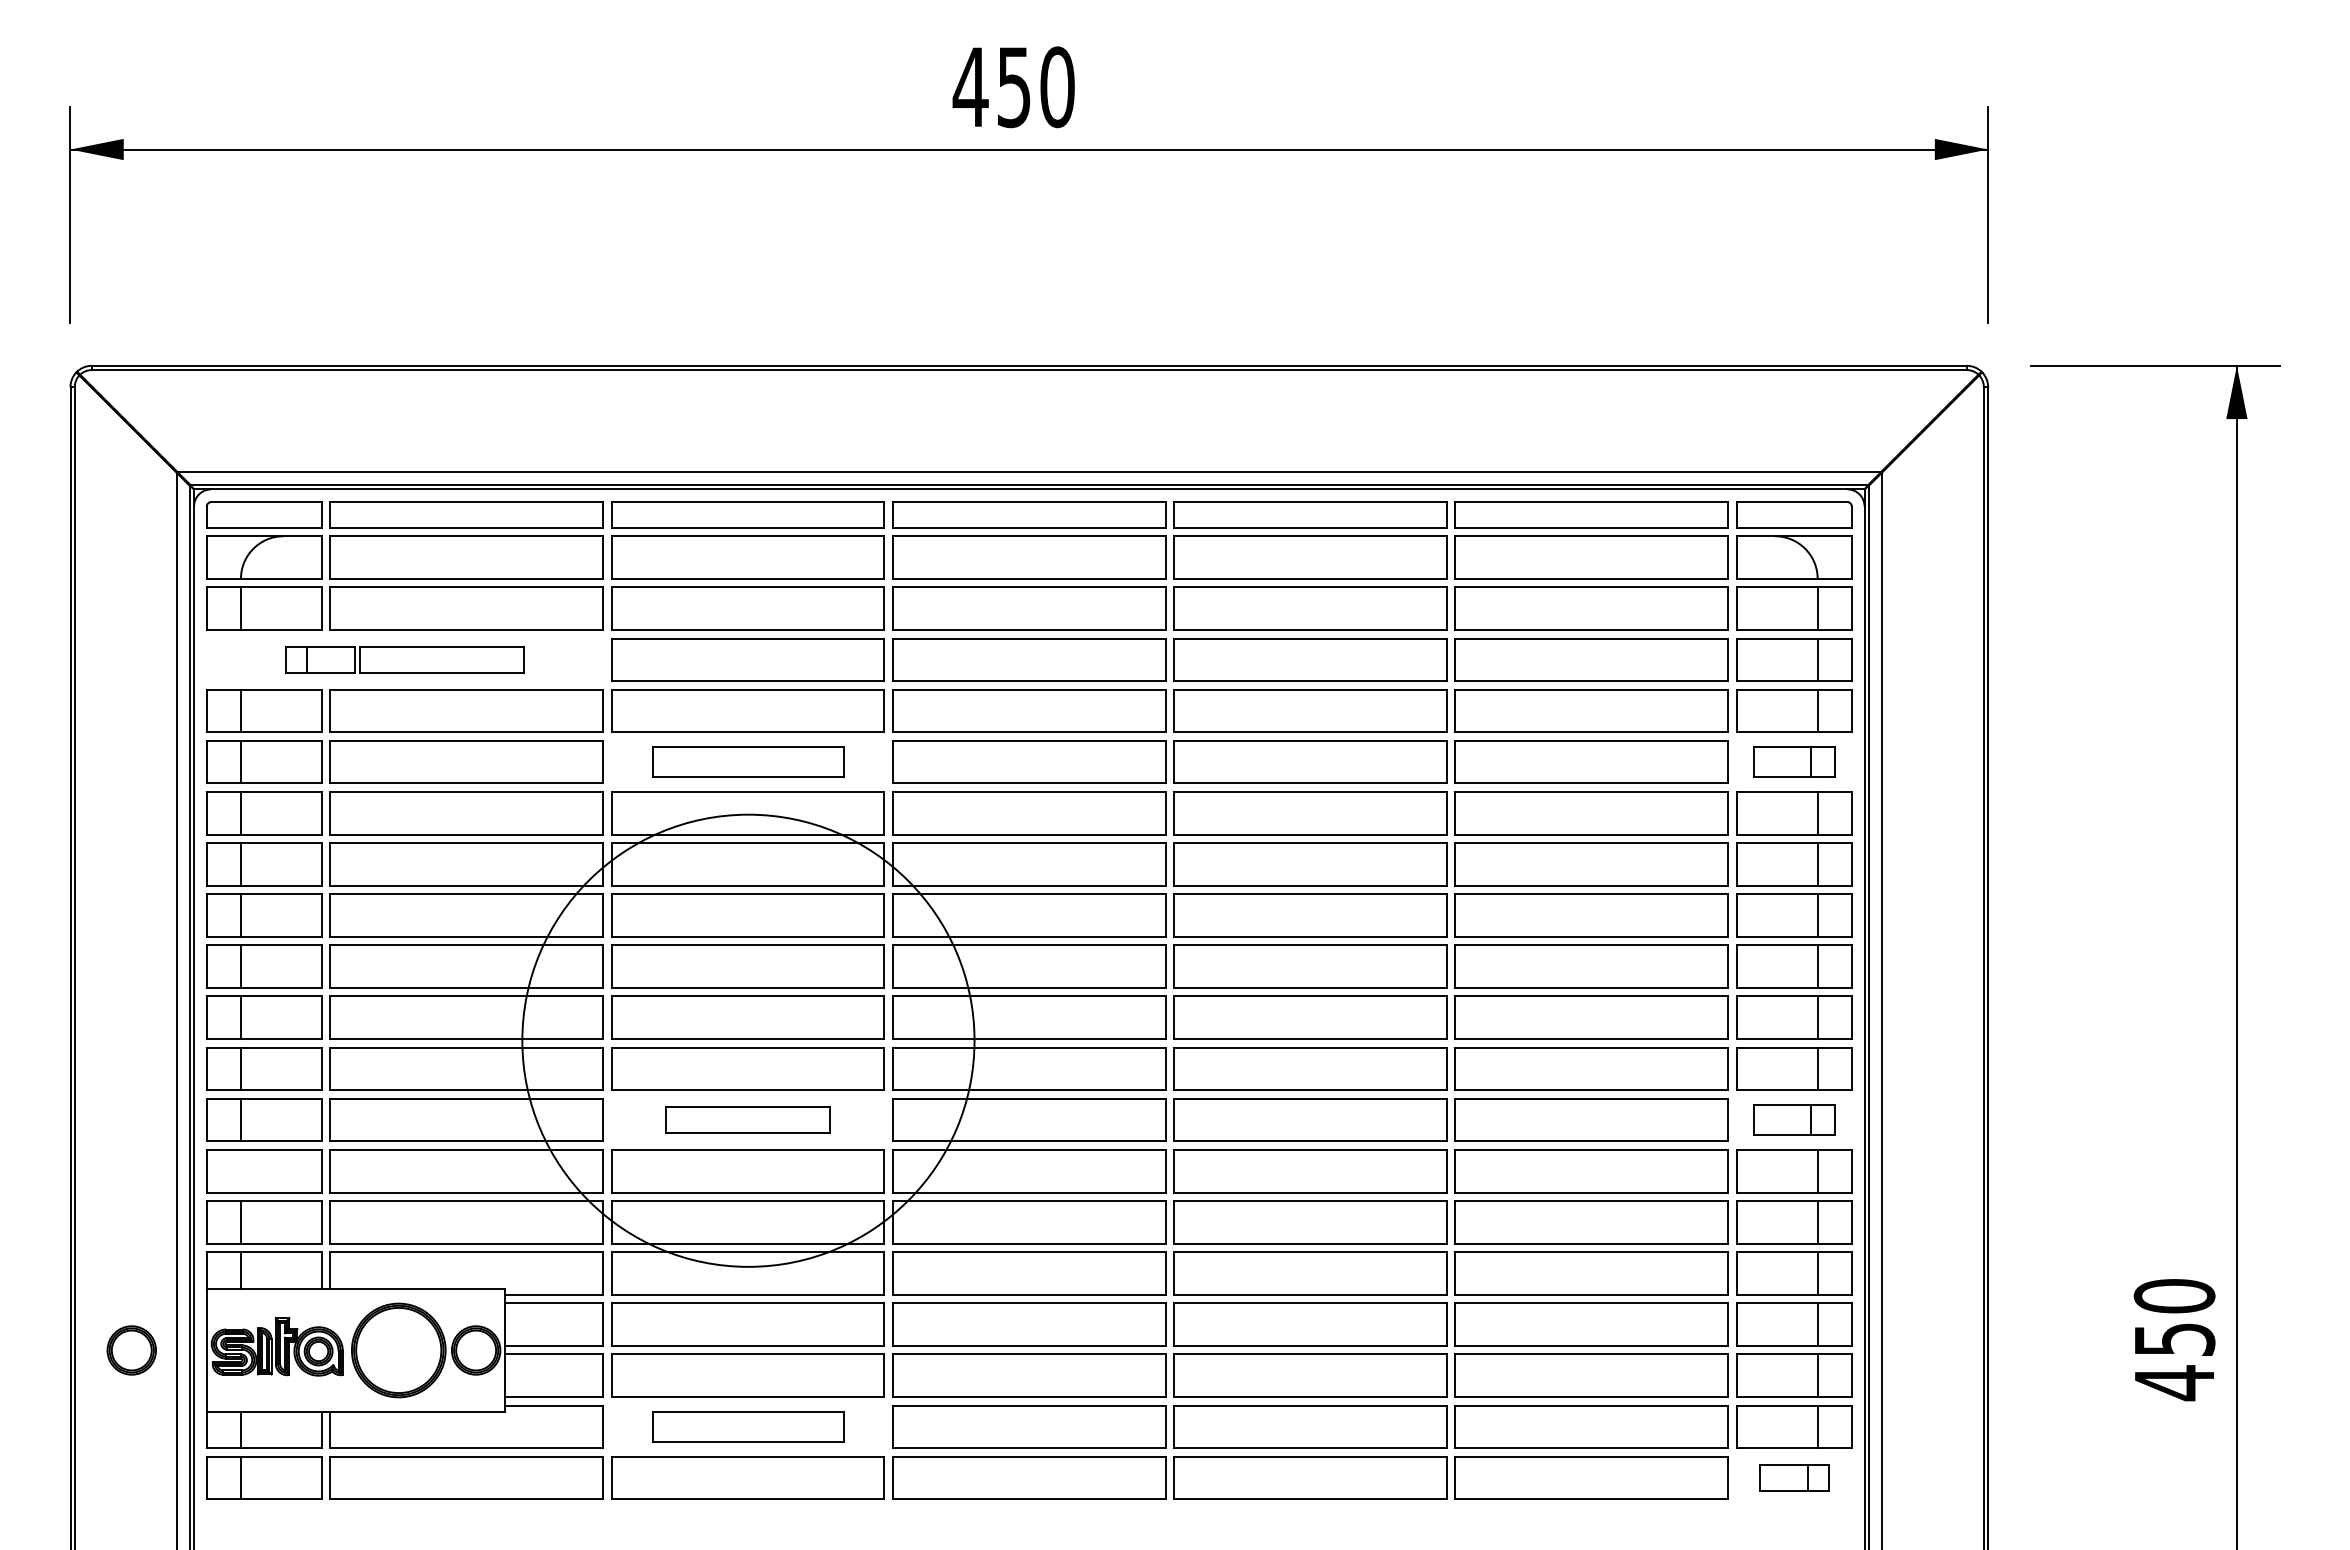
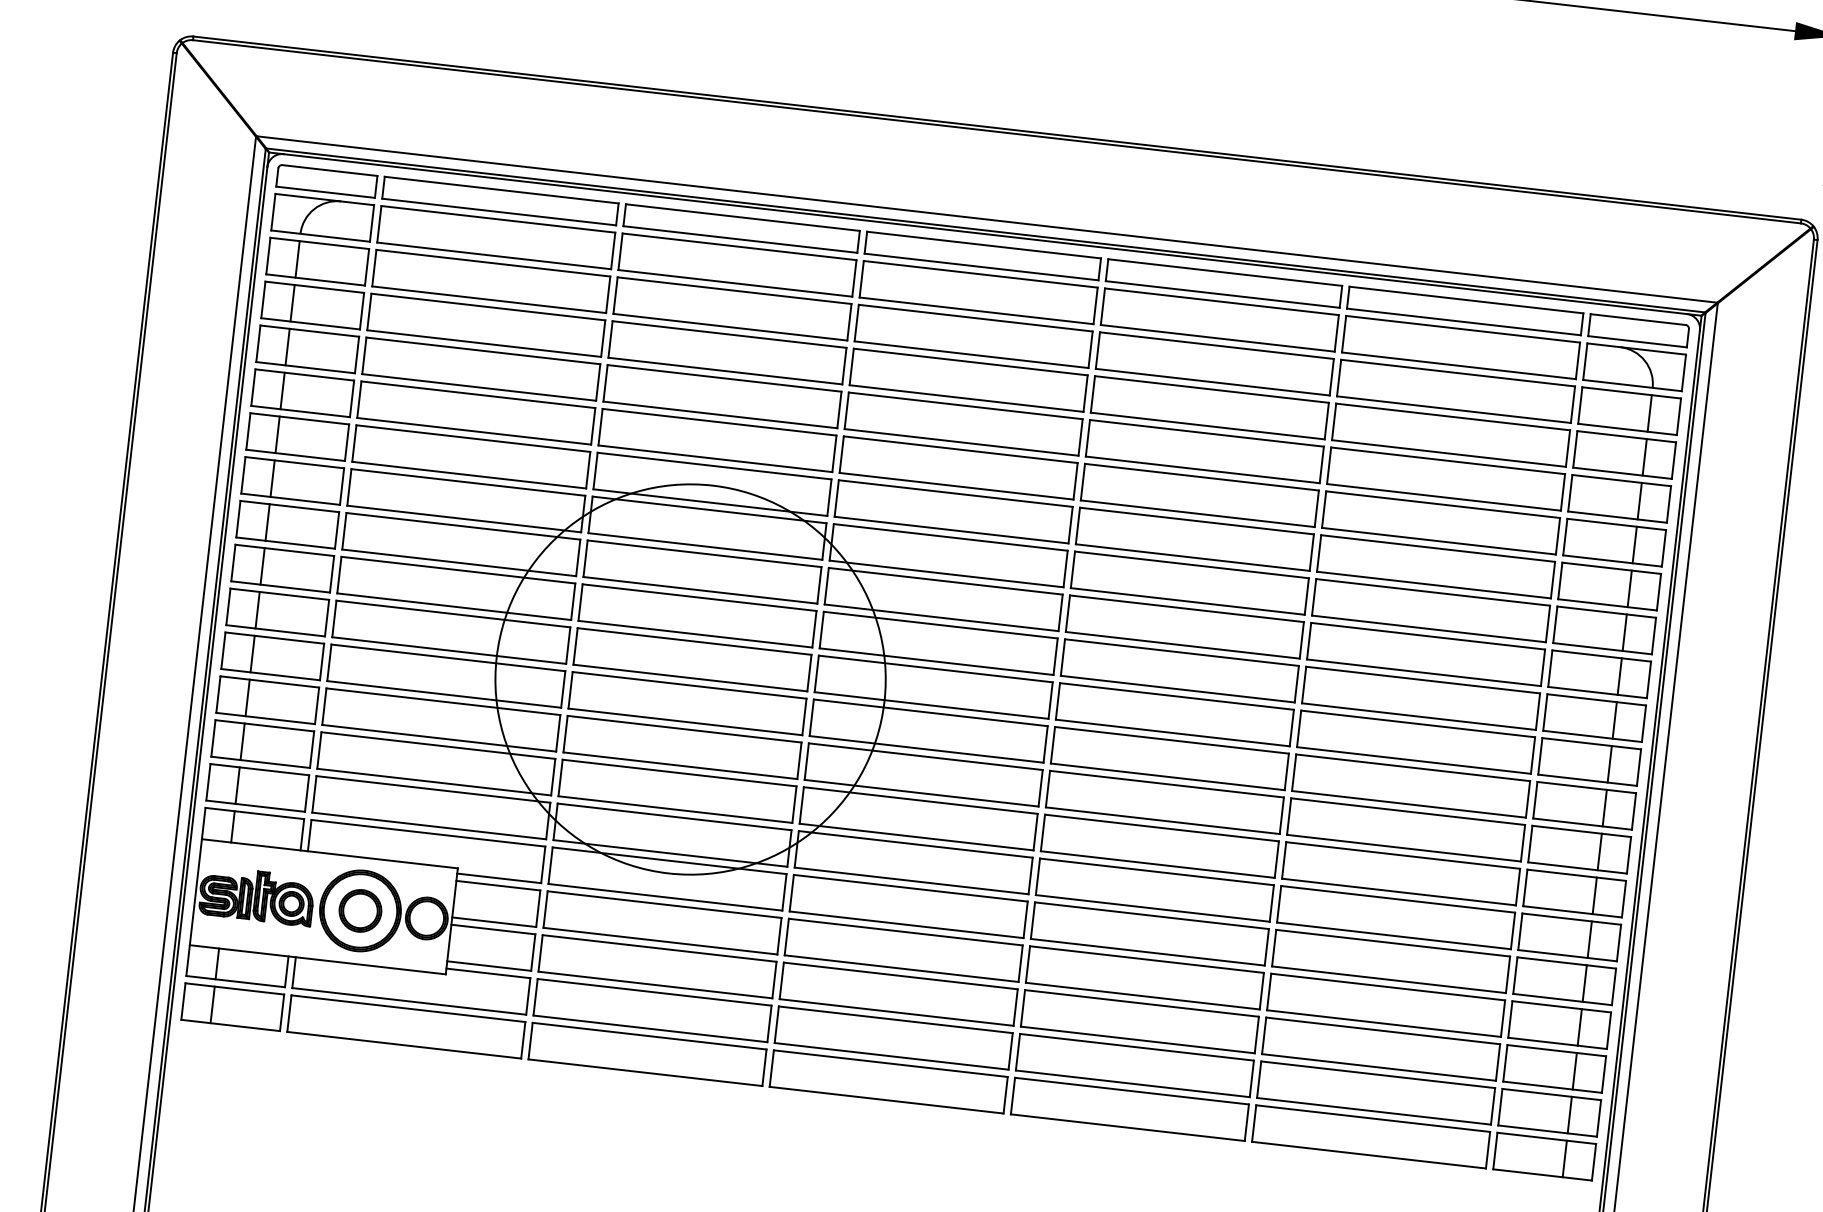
part: (404, 659) -> (432, 318), size x1.67
part: (747, 761) -> (717, 439), size x1.43
part: (1794, 761) -> (1614, 542), size x1.43
part: (747, 1119) -> (682, 746), size x1.67
part: (1794, 1119) -> (1579, 849), size x1.43
line: (240, 1170) -> (242, 741), added
part: (131, 1350) -> (360, 910), moved
part: (747, 1426) -> (652, 1010), size x1.43
part: (1794, 1477) -> (1544, 1156), size x1.67

